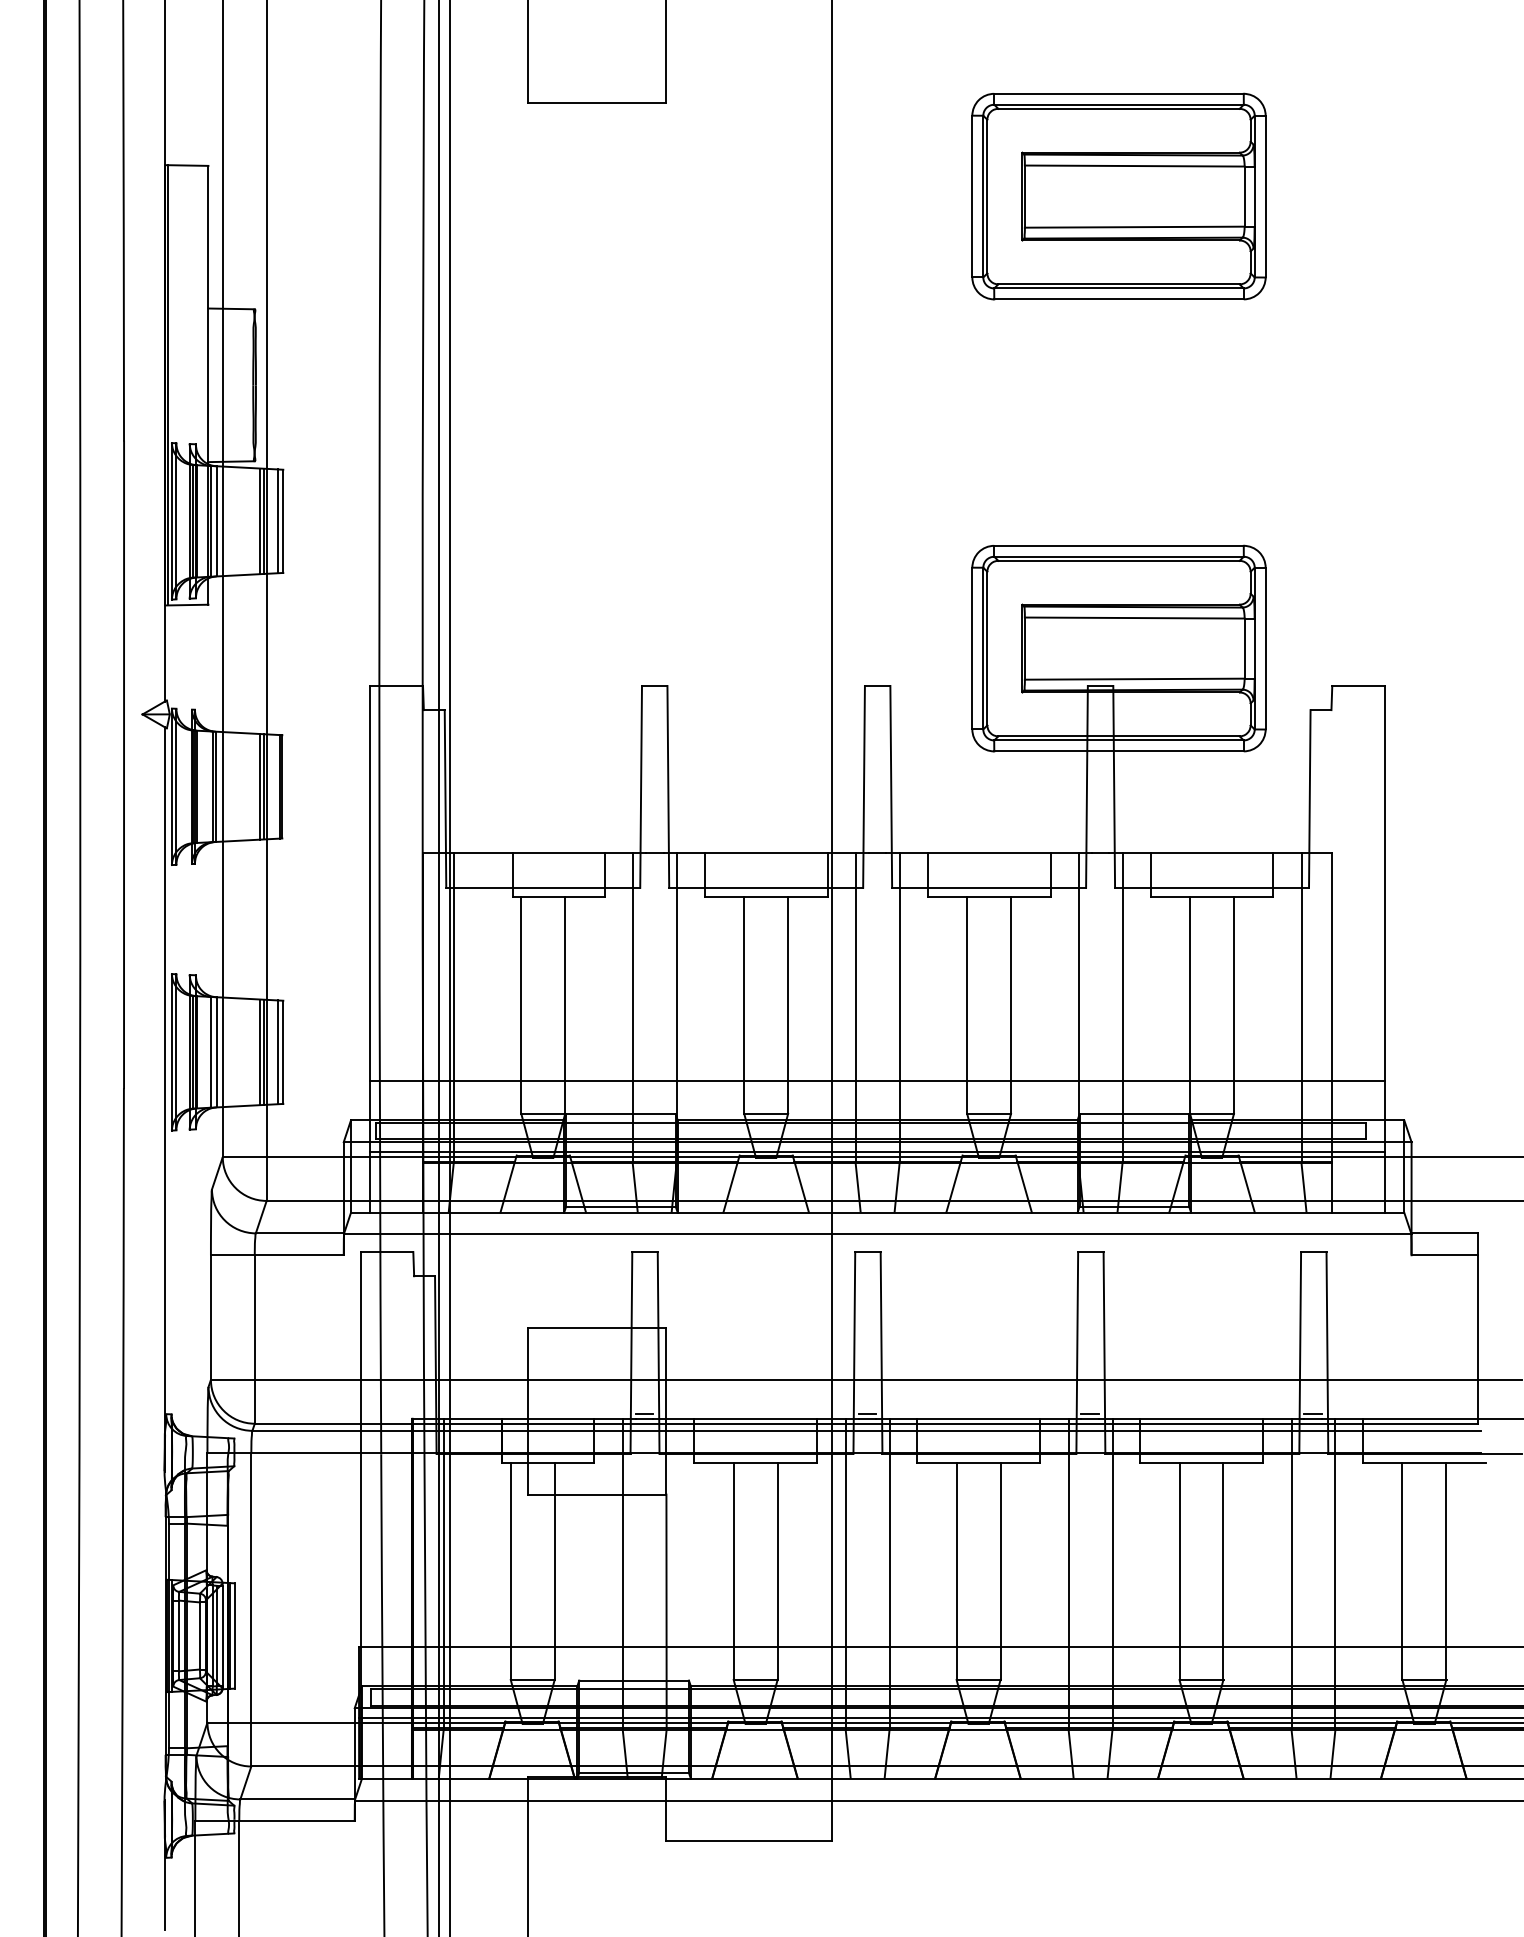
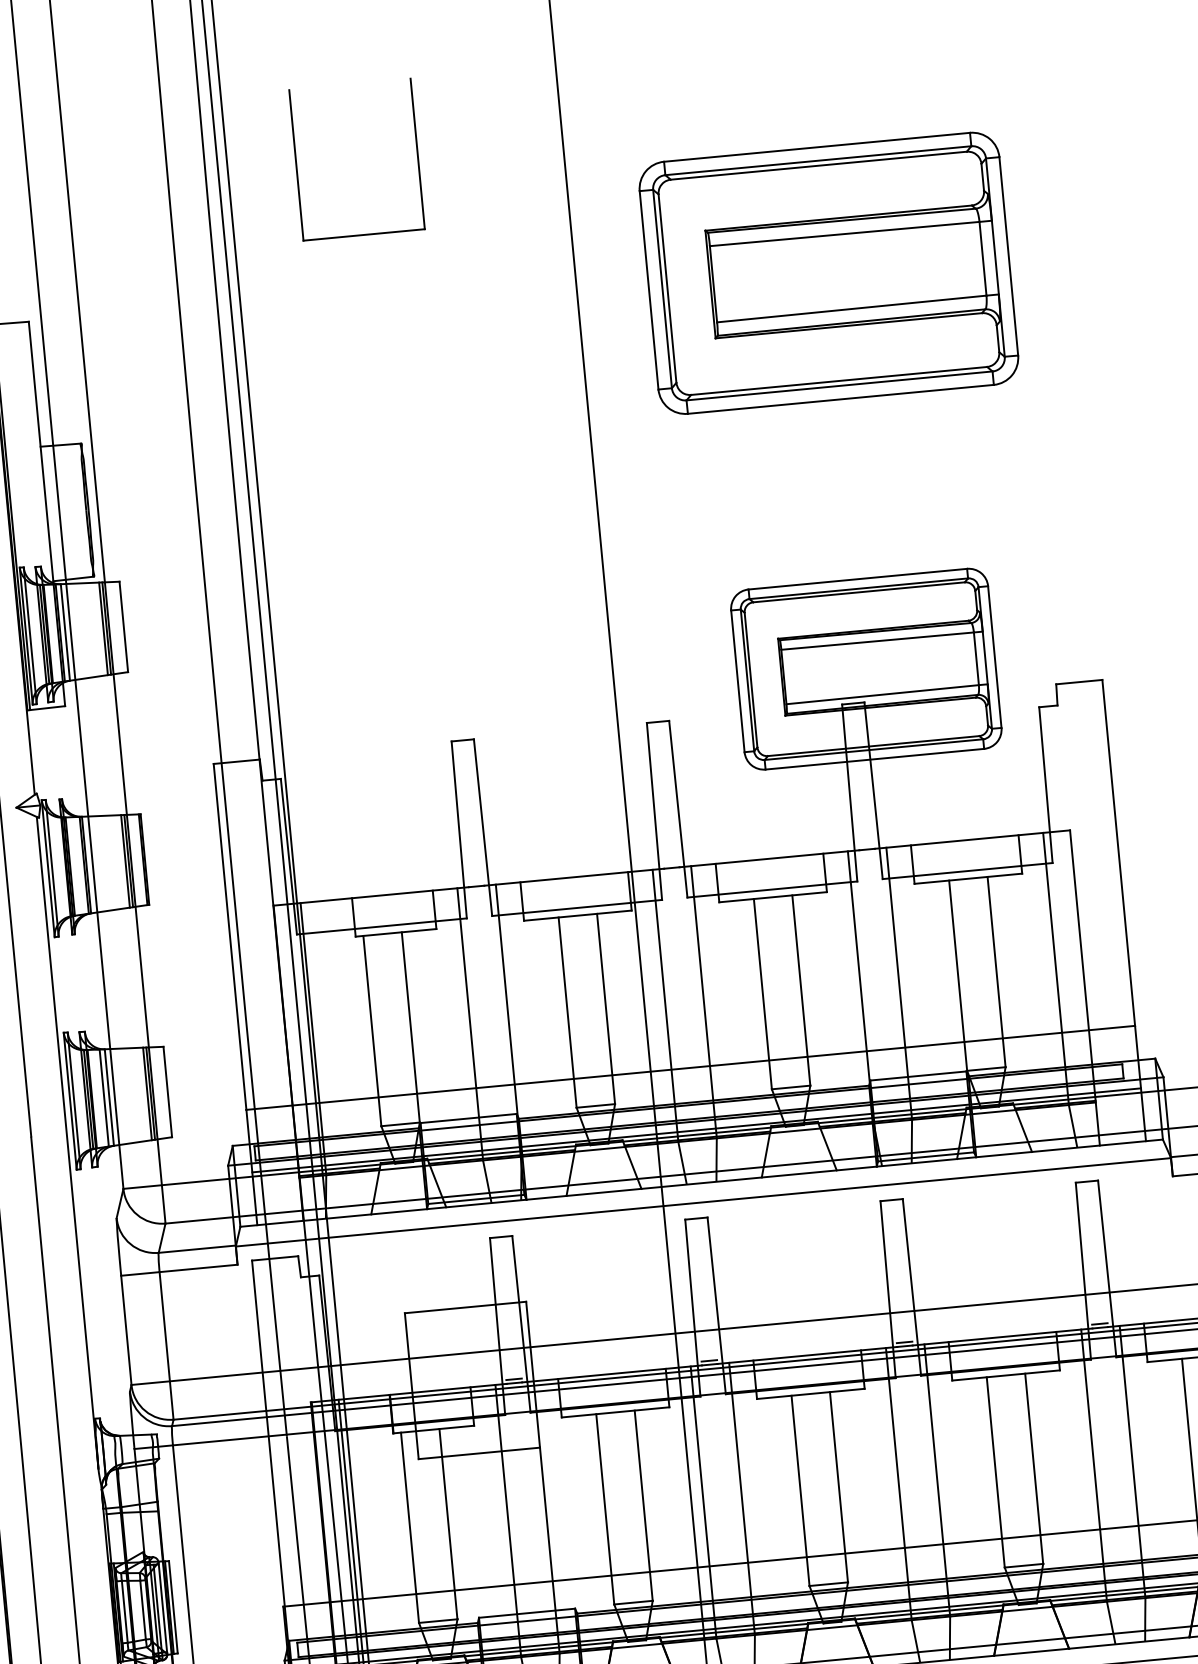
part: (1118, 196) -> (828, 273), size x1.4
line: (277, 521) -> (118, 627), removed
line: (277, 1052) -> (162, 1092), removed

